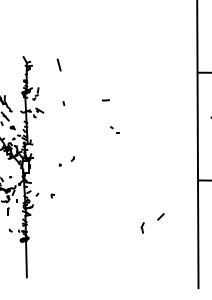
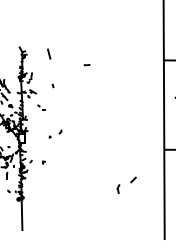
arc: (105, 100) -> (86, 65), moved
part: (114, 129) -> (41, 107), moved

